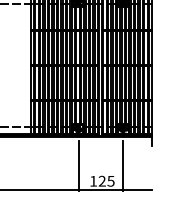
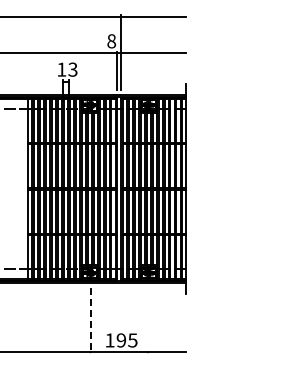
line: (122, 165) -> (147, 320), removed
line: (78, 166) -> (90, 321), solid -> dashed
text: (102, 181) -> (121, 340), 125 -> 195

